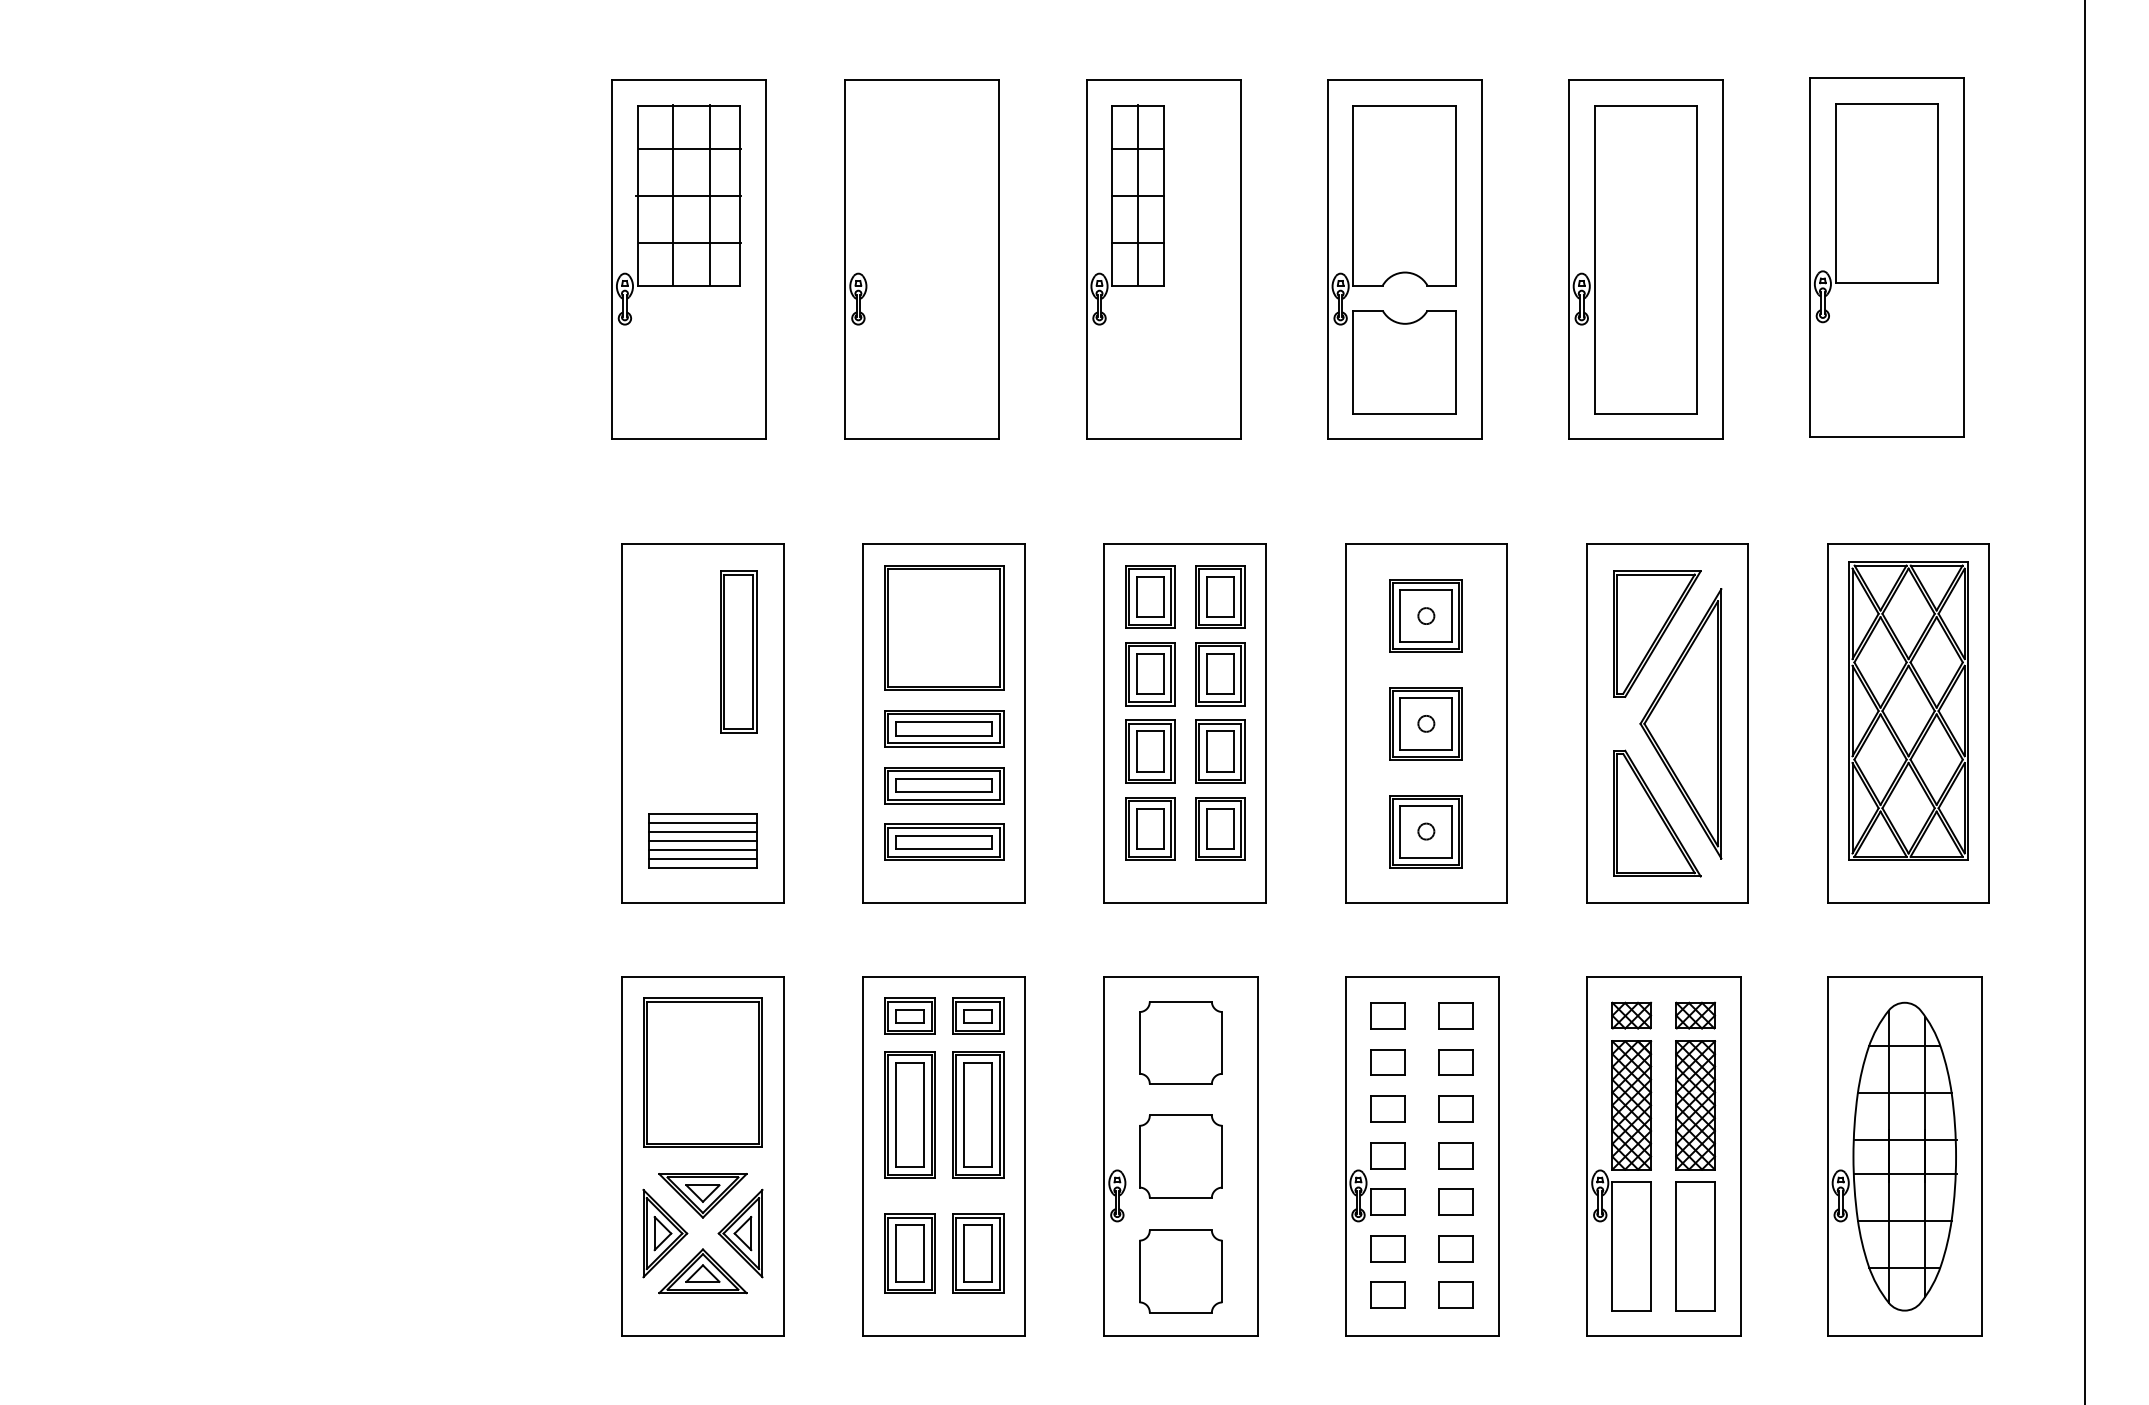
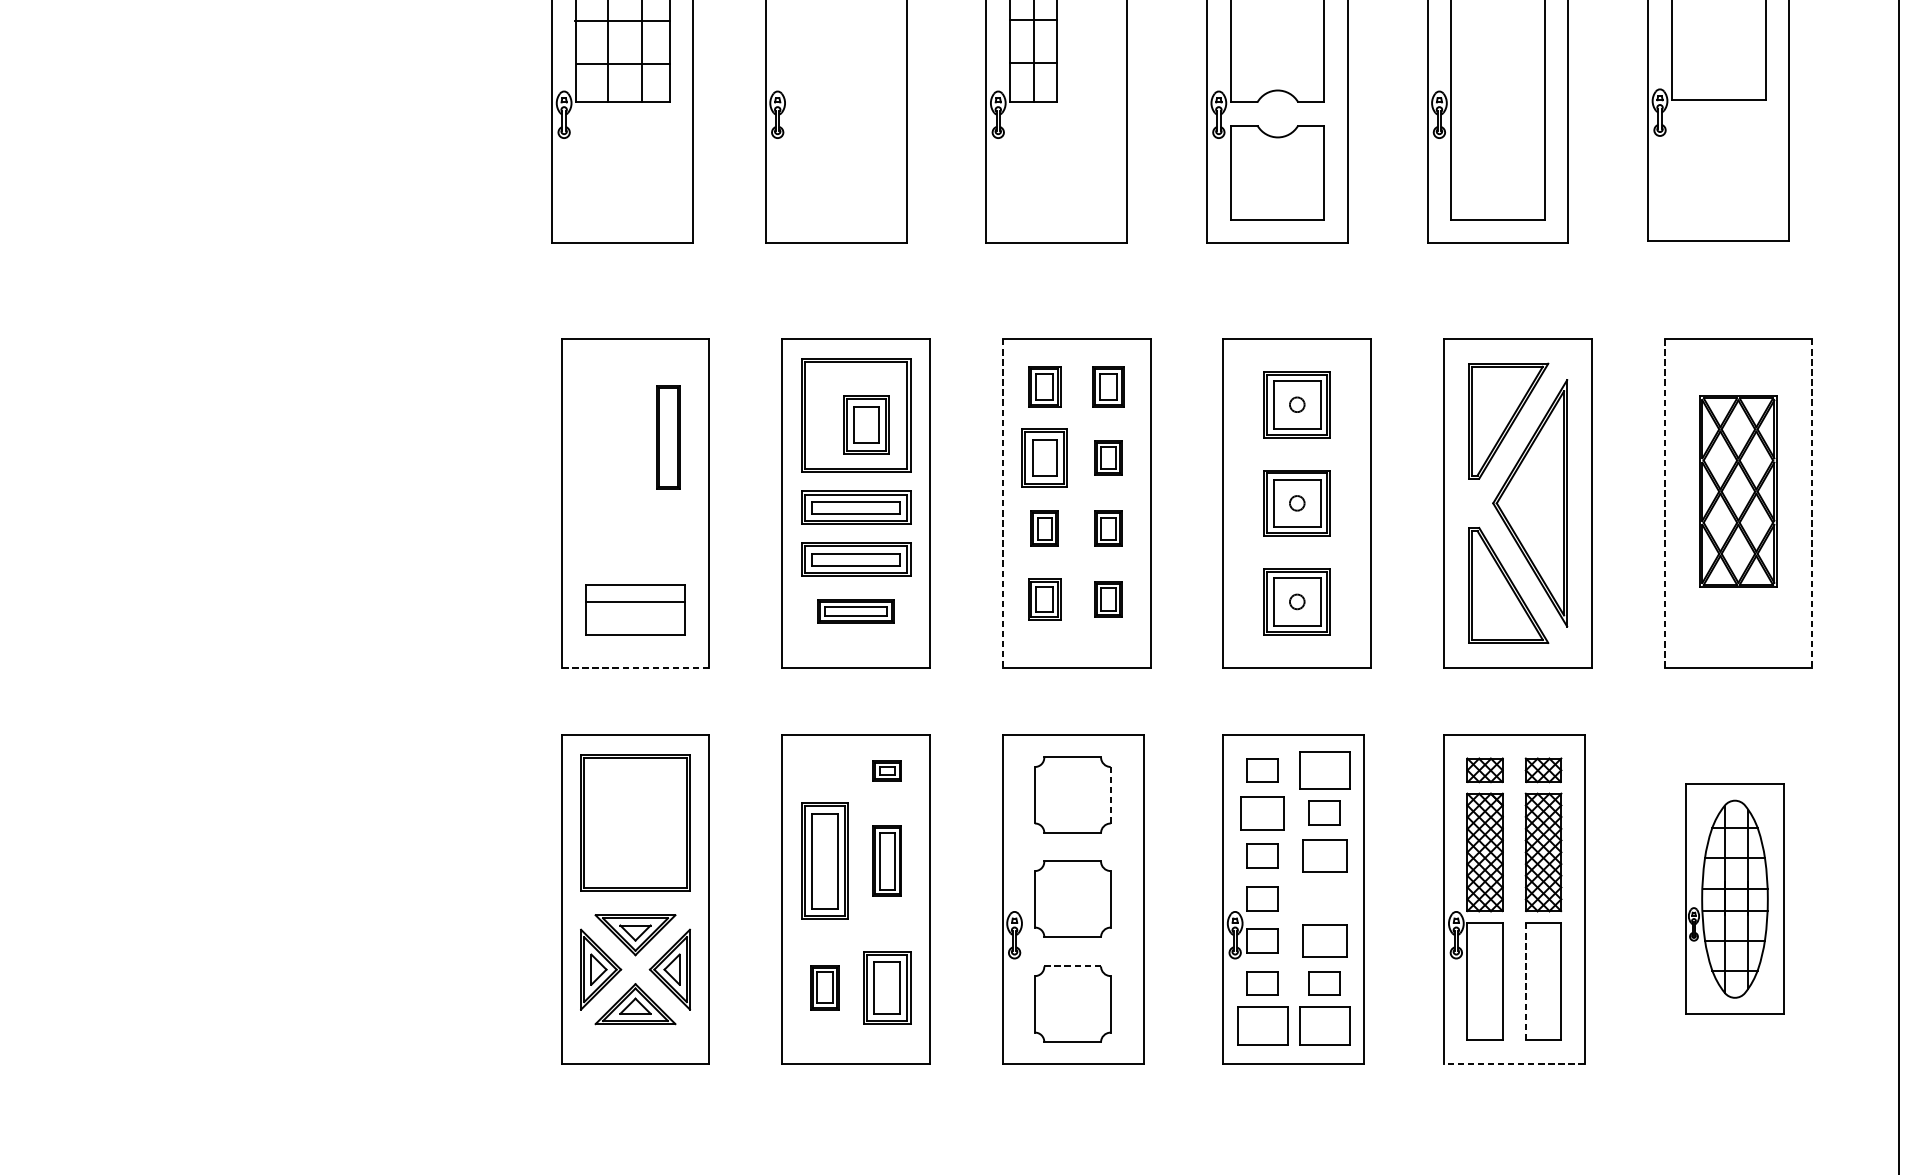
part: (1150, 596) -> (1044, 386), size x0.7
part: (1220, 596) -> (1108, 386), size x0.7
part: (955, 638) -> (866, 425), added
part: (738, 651) -> (668, 437), size x0.7
part: (1220, 674) -> (1108, 458), size x0.6
part: (1908, 710) -> (1738, 491), size x0.7
line: (1104, 723) -> (1002, 503), solid -> dashed
line: (1827, 723) -> (1664, 503), solid -> dashed
line: (1989, 723) -> (1812, 503), solid -> dashed
part: (1150, 751) -> (1044, 528), size x0.6
part: (1220, 751) -> (1108, 528), size x0.6
line: (702, 822) -> (635, 593), removed
part: (1150, 828) -> (1044, 599), size x0.7
part: (1220, 828) -> (1108, 599), size x0.6
line: (702, 840) -> (635, 610), removed
part: (944, 841) -> (856, 610), size x0.7
line: (702, 849) -> (635, 618), removed
line: (702, 858) -> (635, 626), removed
line: (702, 903) -> (635, 667), solid -> dashed
part: (909, 1015) -> (824, 770), removed
part: (978, 1015) -> (887, 770), size x0.6
part: (1455, 1015) -> (1323, 770), size x1.6
line: (1222, 1042) -> (1110, 794), solid -> dashed
part: (1387, 1062) -> (1261, 813), size x1.4
part: (1455, 1108) -> (1323, 855), size x1.4
part: (978, 1114) -> (887, 860), size x0.6
part: (1455, 1155) -> (1323, 898), removed
part: (1904, 1156) -> (1734, 899), size x0.7
part: (1455, 1201) -> (1323, 940), size x1.4
line: (1180, 1230) -> (1072, 966), solid -> dashed
line: (1676, 1246) -> (1526, 981), solid -> dashed
part: (909, 1253) -> (824, 987), size x0.6
part: (1387, 1294) -> (1261, 1025), size x1.6
part: (1455, 1294) -> (1323, 1025), size x1.6
line: (1663, 1336) -> (1514, 1063), solid -> dashed

